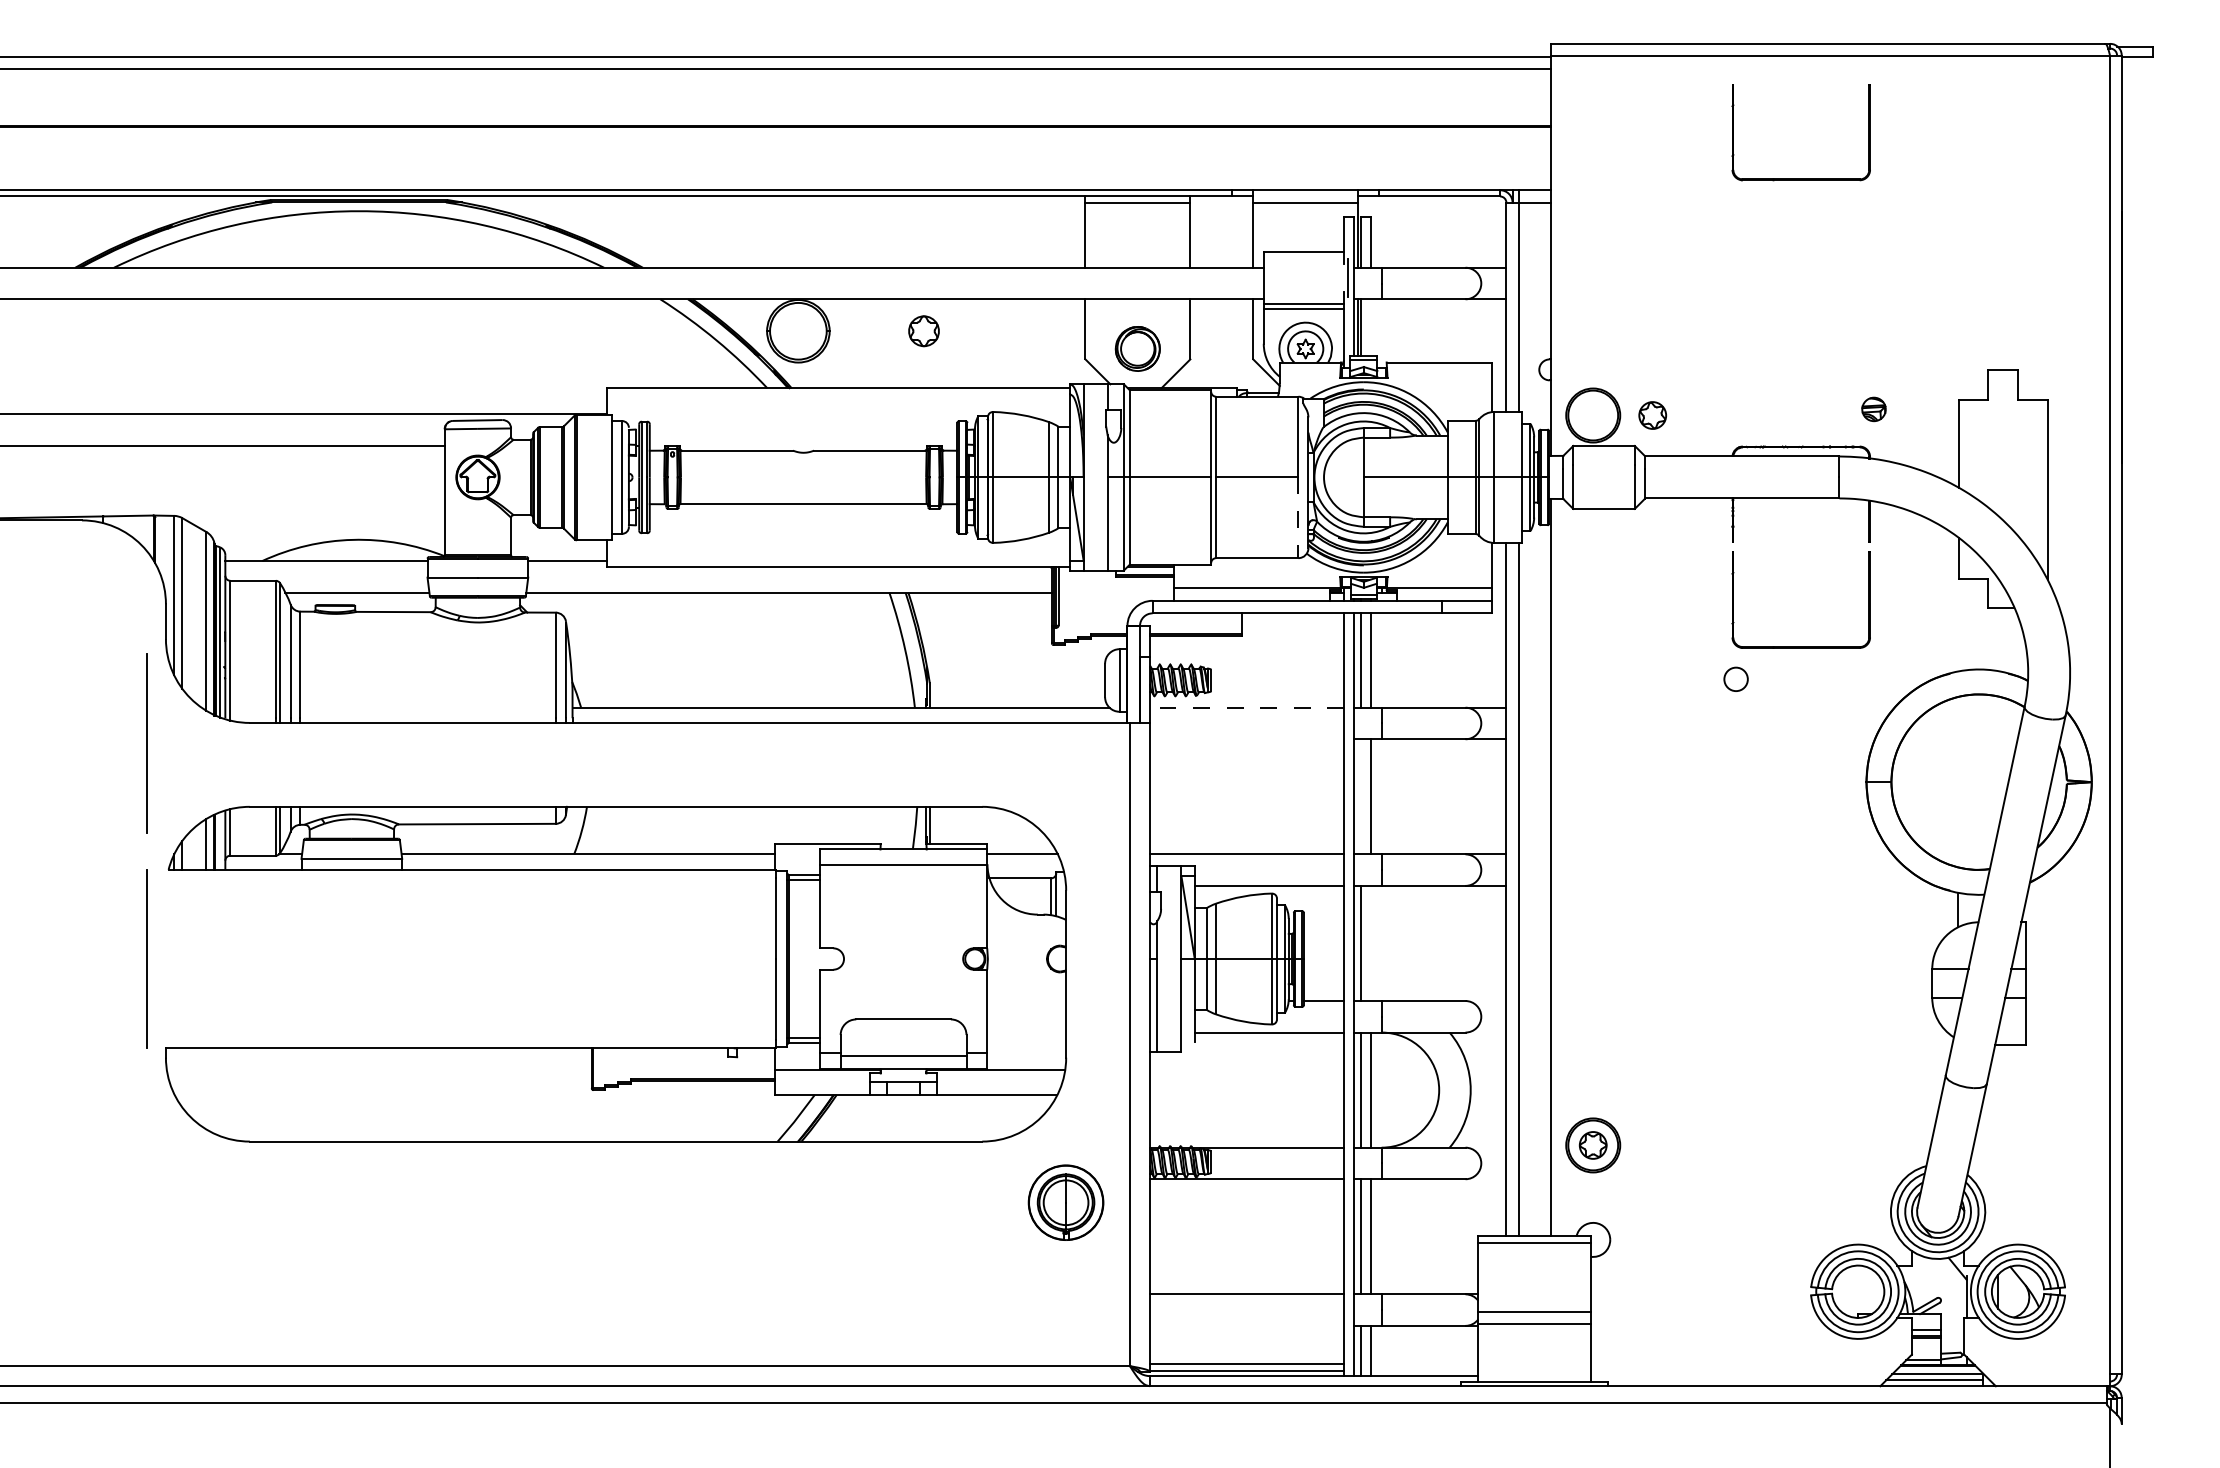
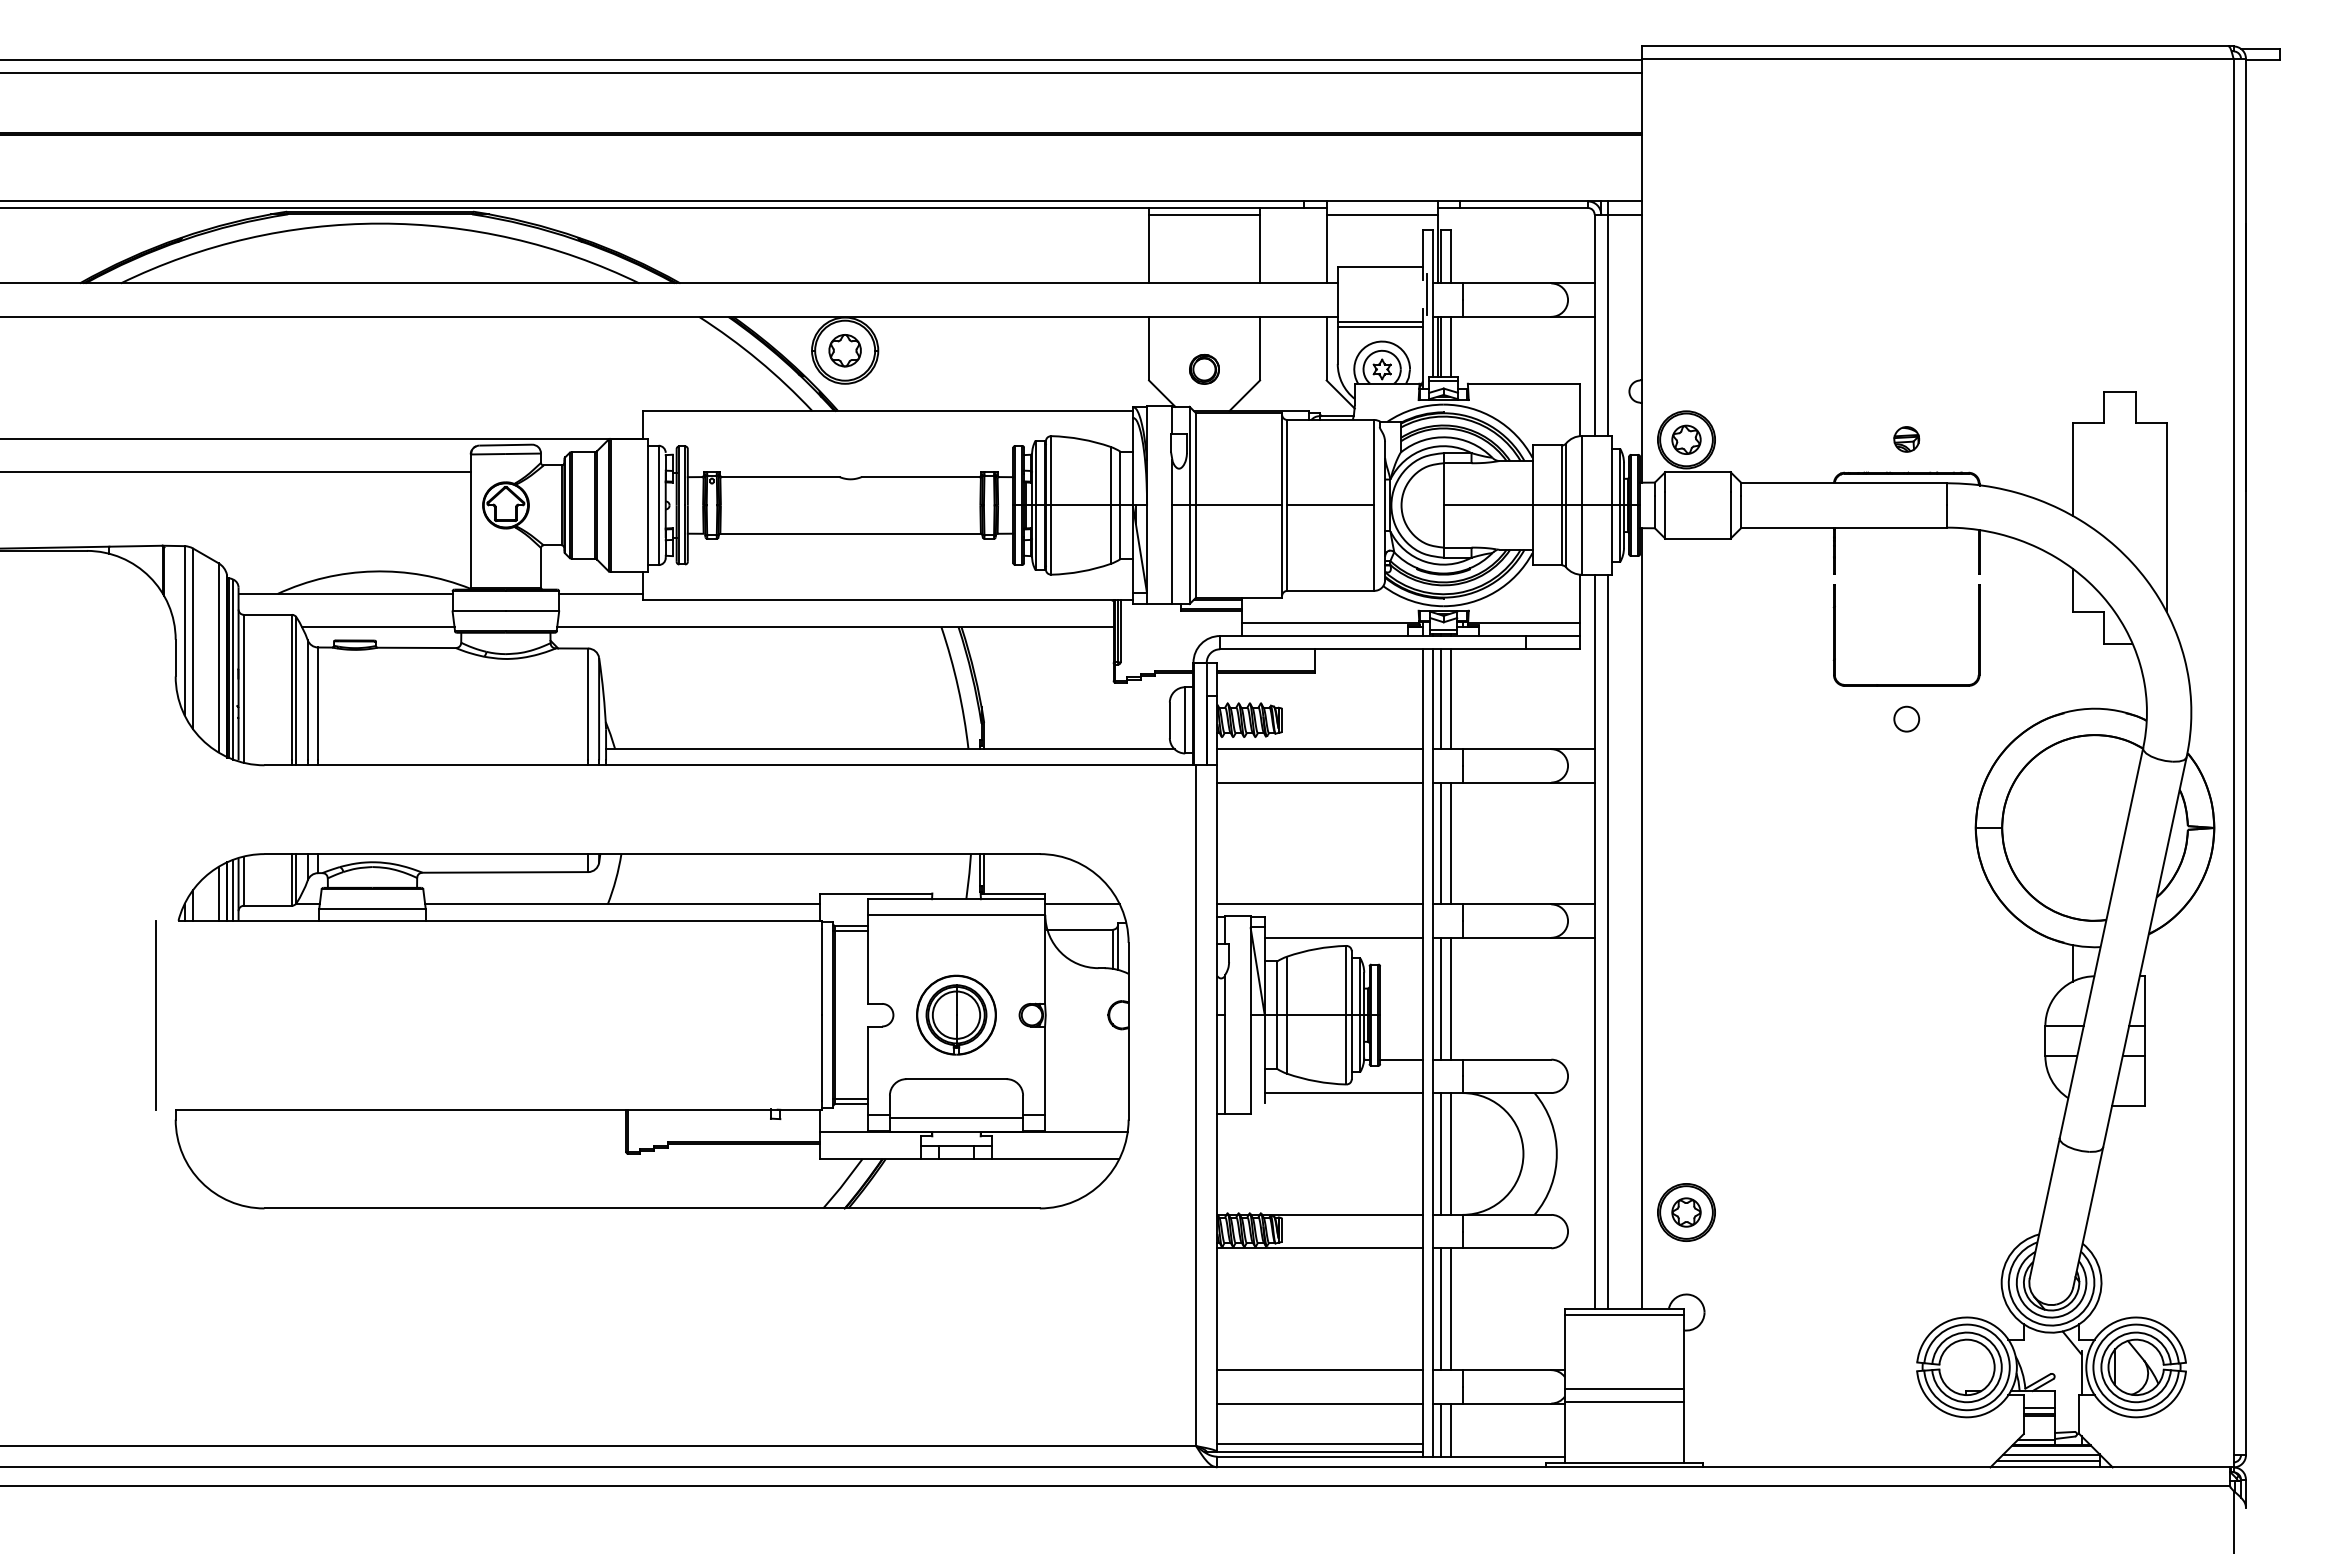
part: (1801, 178) -> (1906, 189), removed
line: (1370, 327) -> (1450, 346), added
part: (923, 331) -> (844, 350), moved
part: (1137, 349) -> (1204, 369), size x0.62
part: (1873, 409) -> (1906, 439), moved
part: (1652, 415) -> (1686, 439), moved
line: (1298, 518) -> (1374, 548), dashed -> solid
circle: (1735, 678) -> (1906, 718), moved
line: (1247, 708) -> (1320, 749), dashed -> solid
line: (1246, 739) -> (1319, 782), added
line: (146, 743) -> (155, 787), removed
line: (1360, 796) -> (1440, 843), added
line: (220, 840) -> (233, 889), added
line: (1370, 943) -> (1450, 998), added
part: (1066, 1202) -> (956, 1014), moved
line: (1246, 1325) -> (1319, 1403), added

